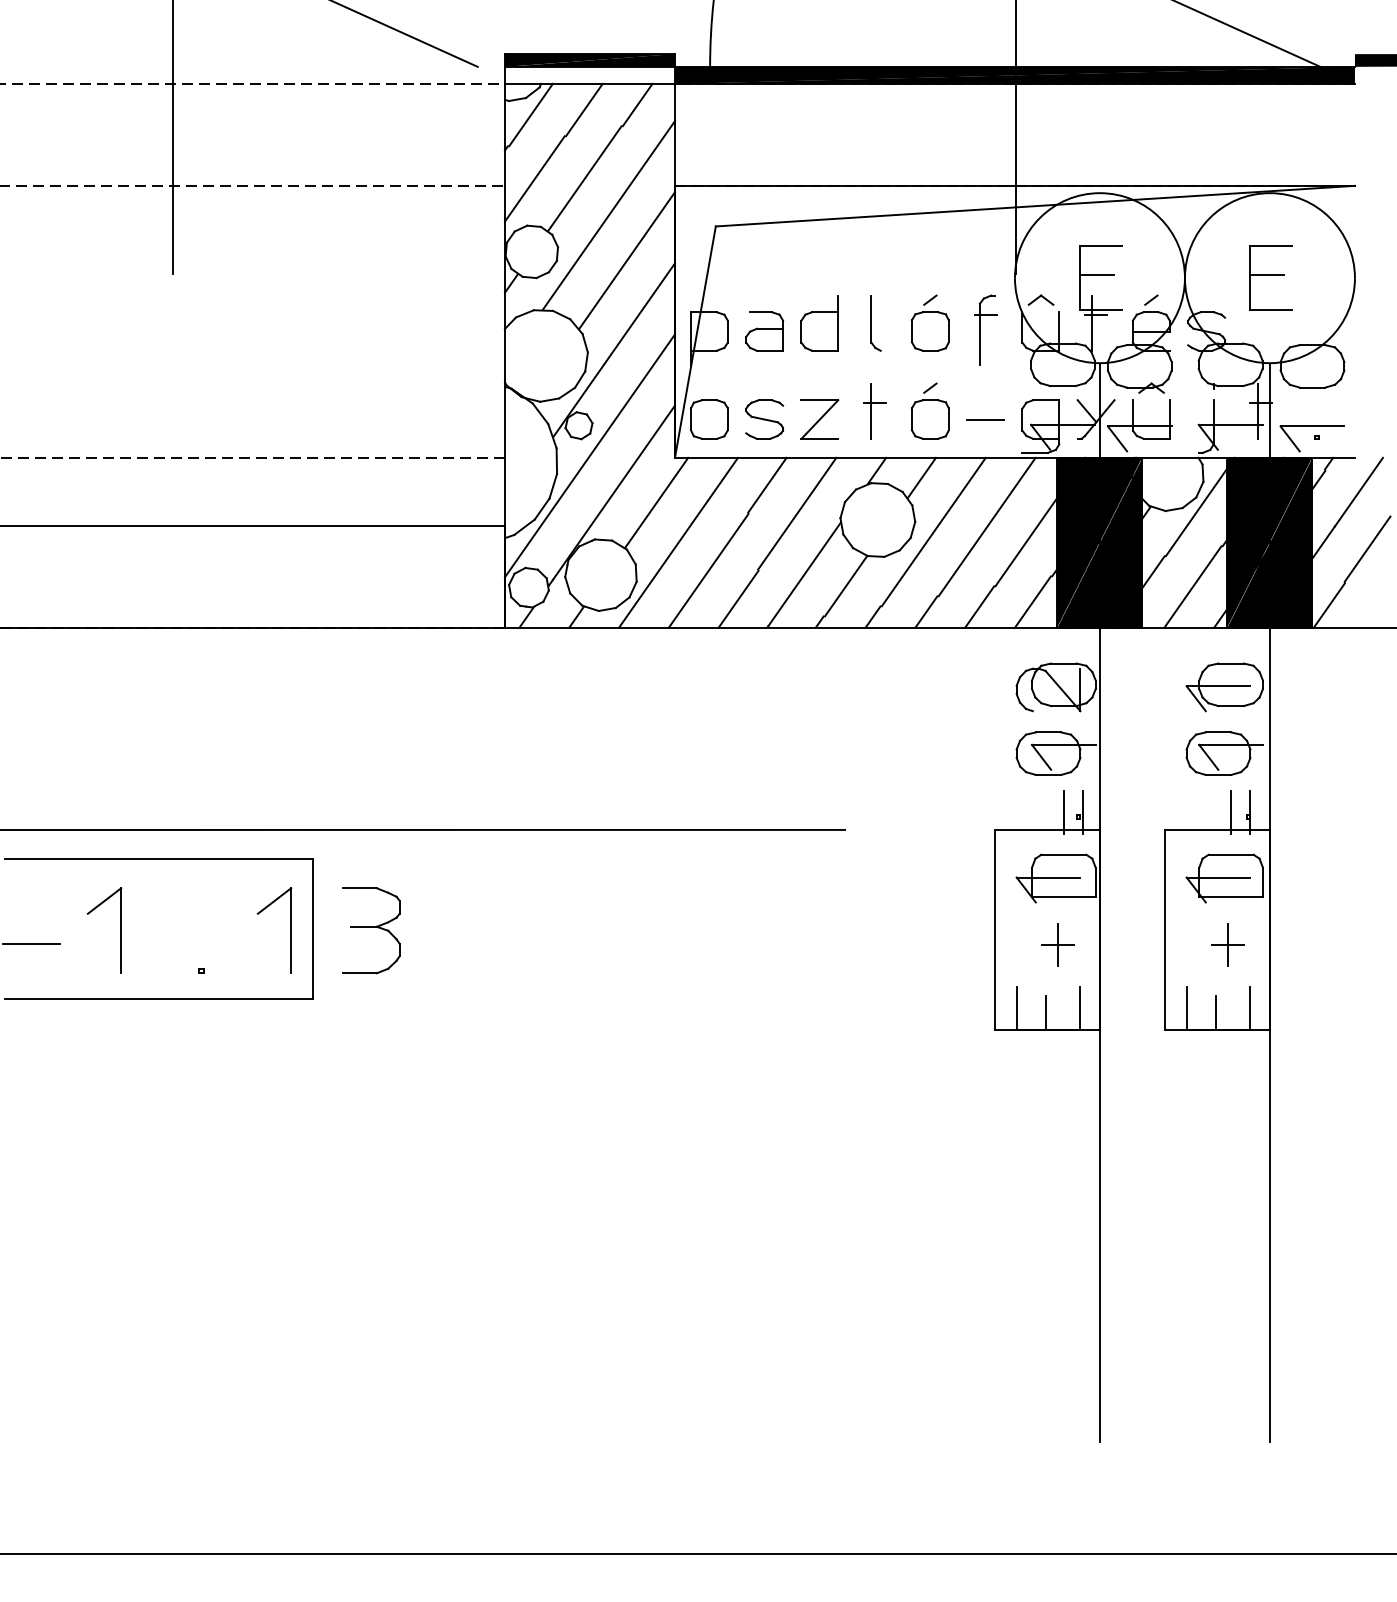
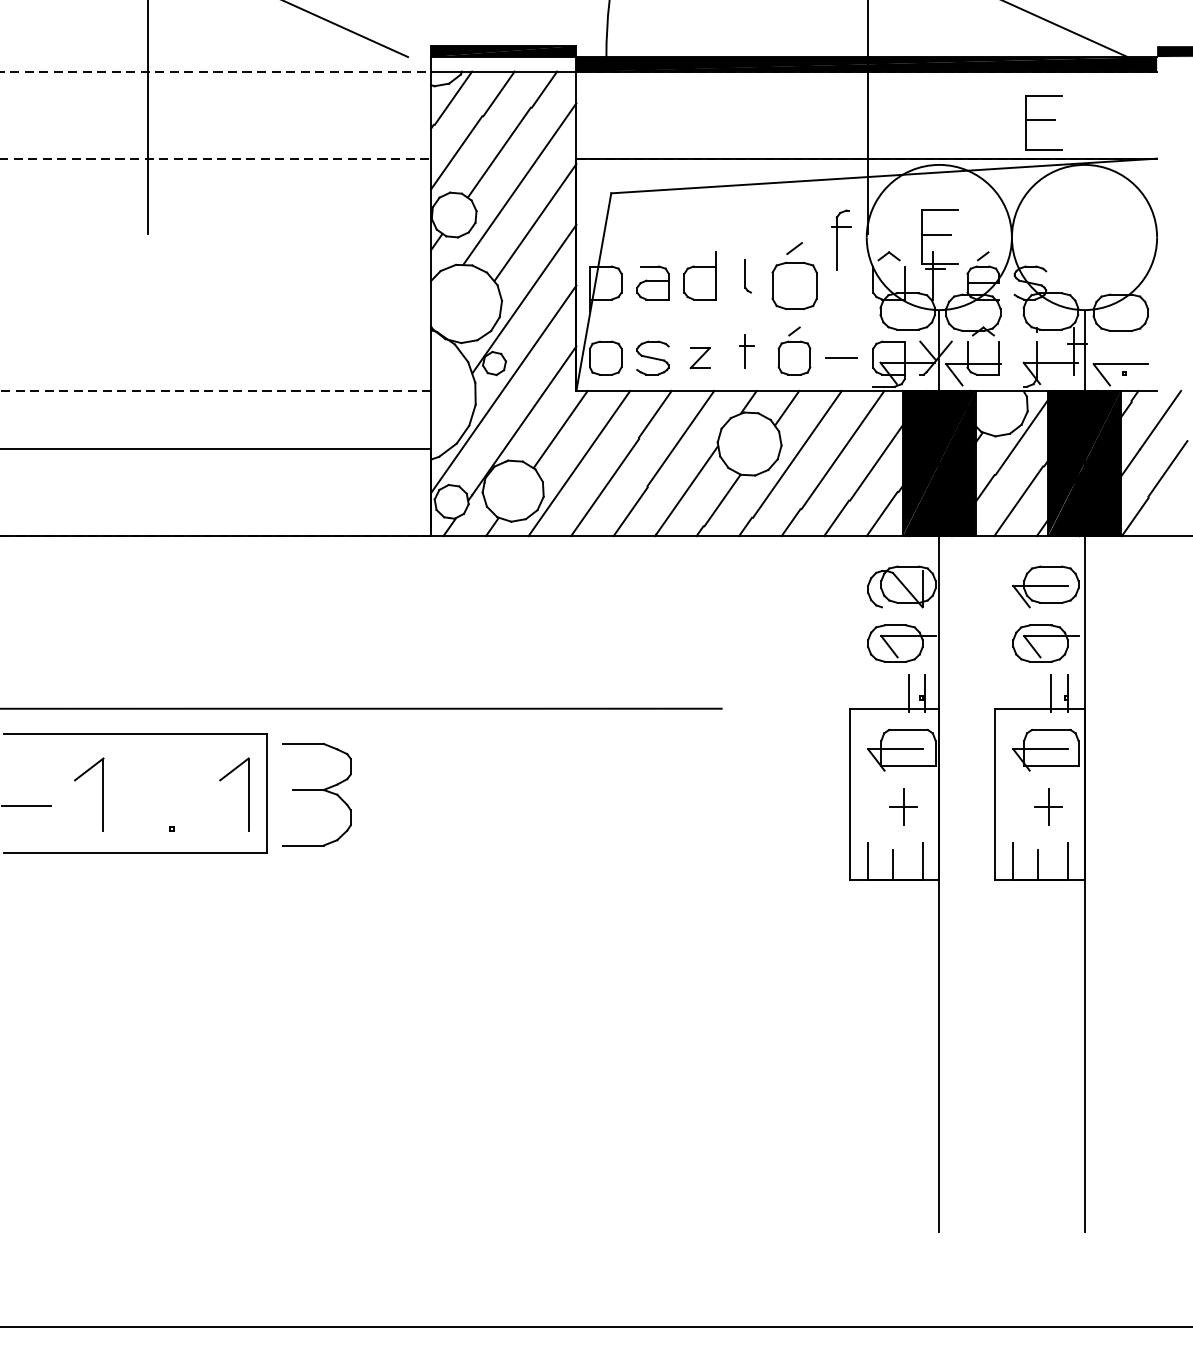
part: (1270, 277) -> (1043, 122), moved
part: (929, 322) -> (793, 275), size x1.4
part: (875, 323) -> (747, 276), size x0.7
part: (985, 329) -> (841, 239), moved
part: (874, 411) -> (746, 351), size x0.7
part: (819, 419) -> (699, 358), size x0.6
part: (371, 930) -> (317, 794), size x1.4

